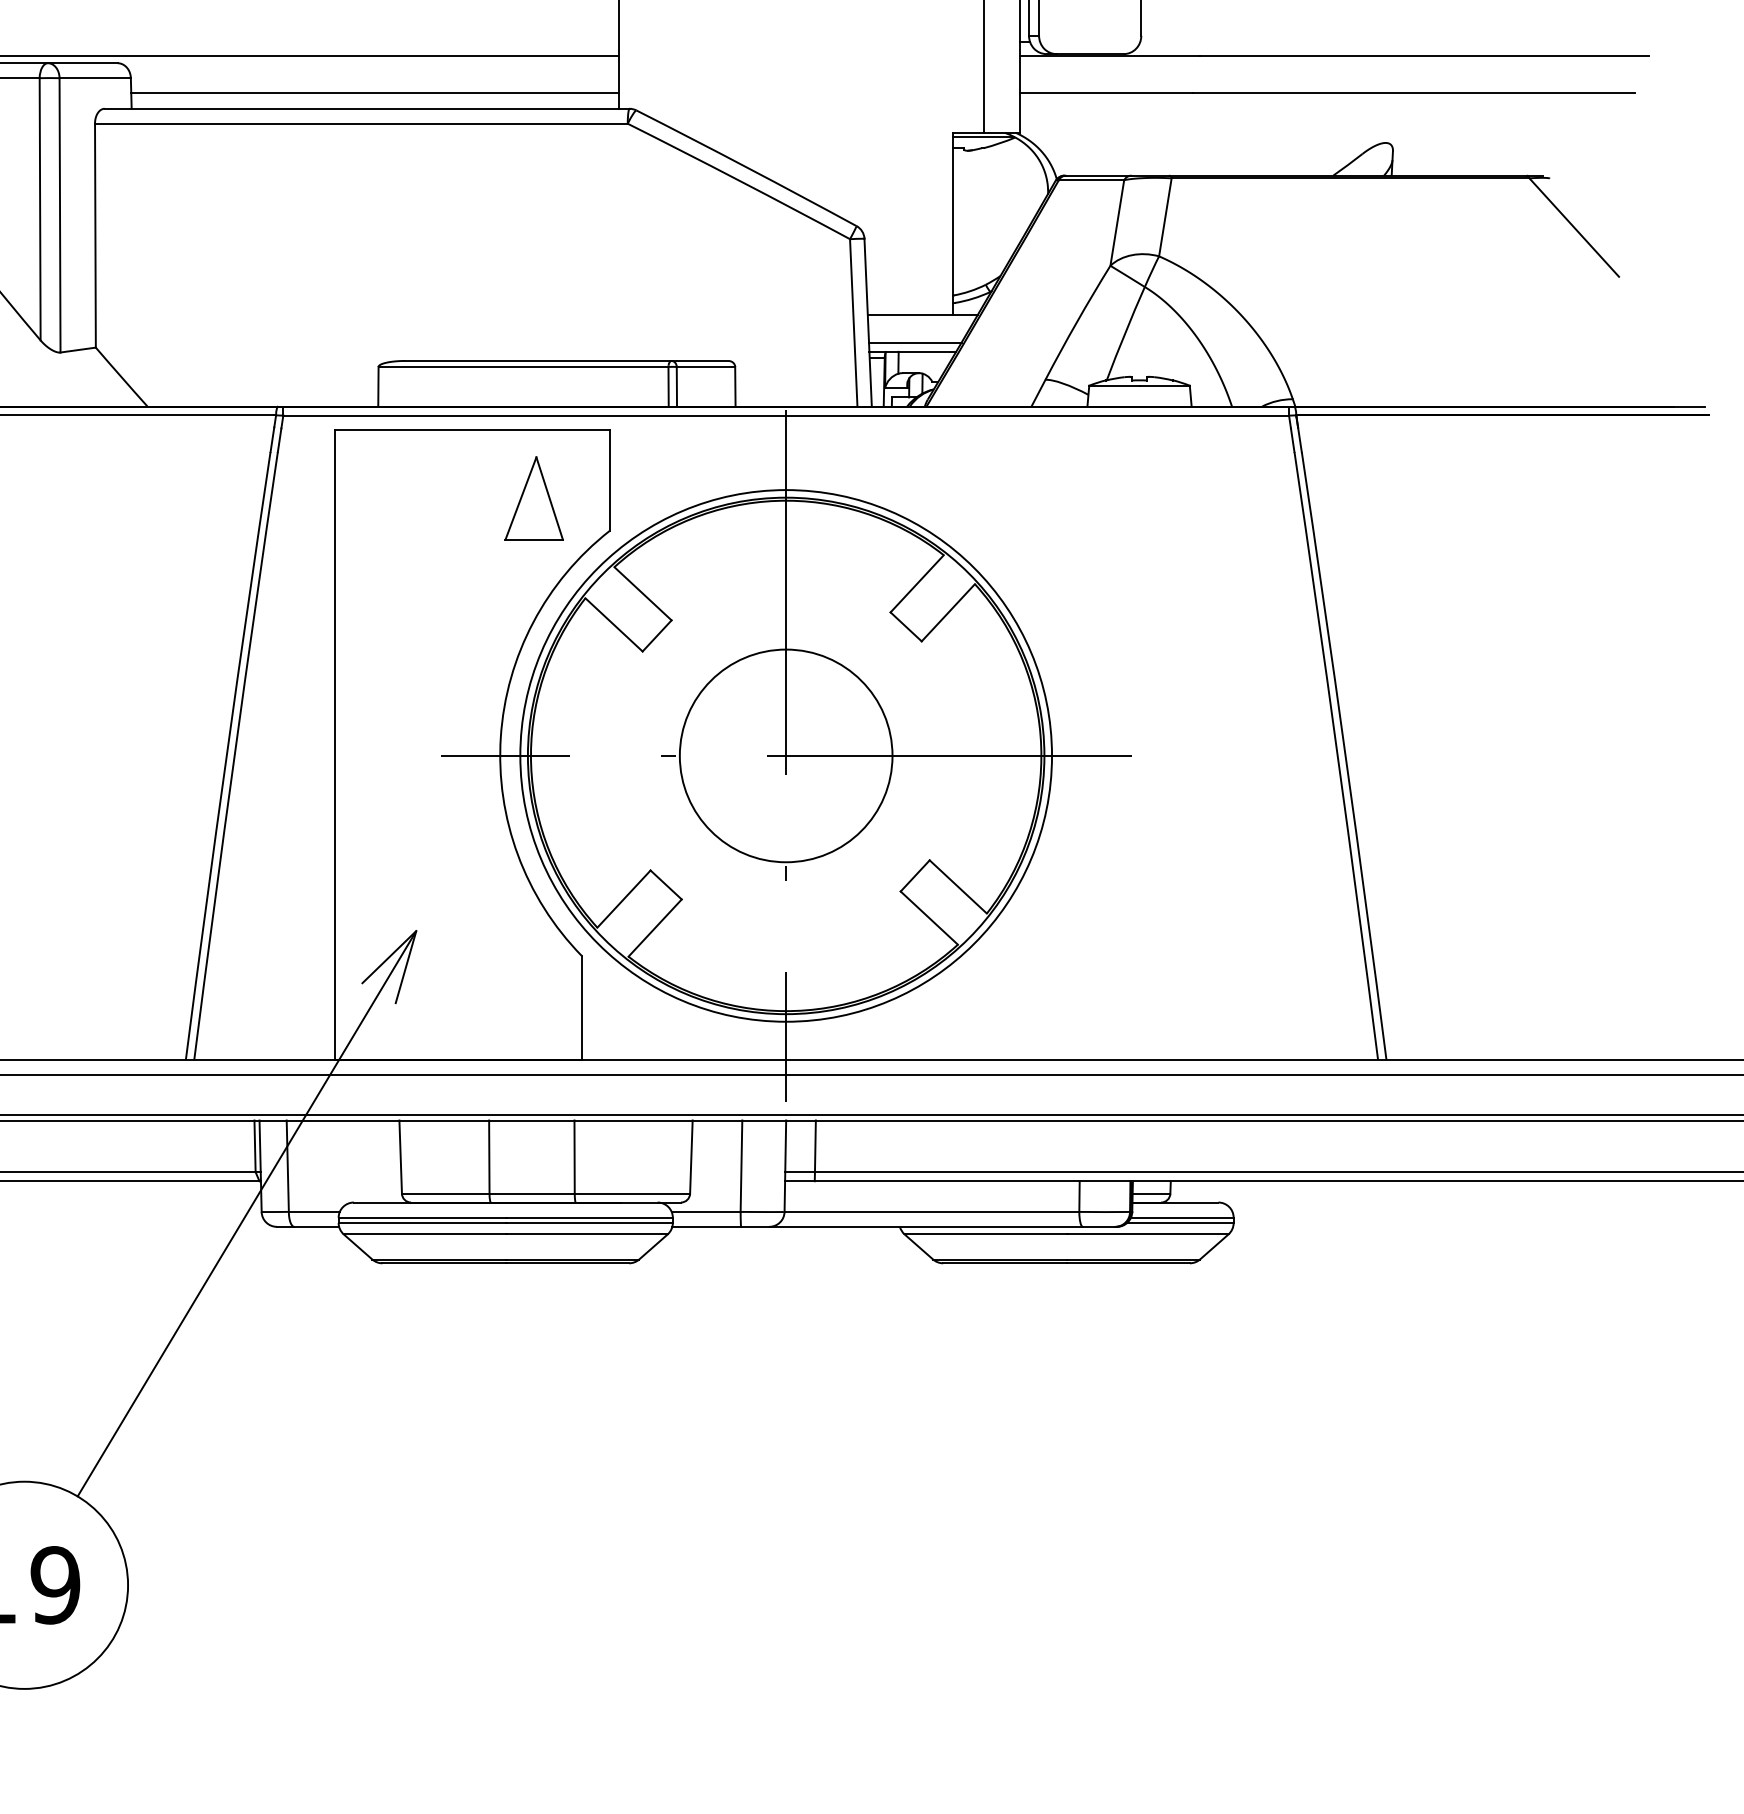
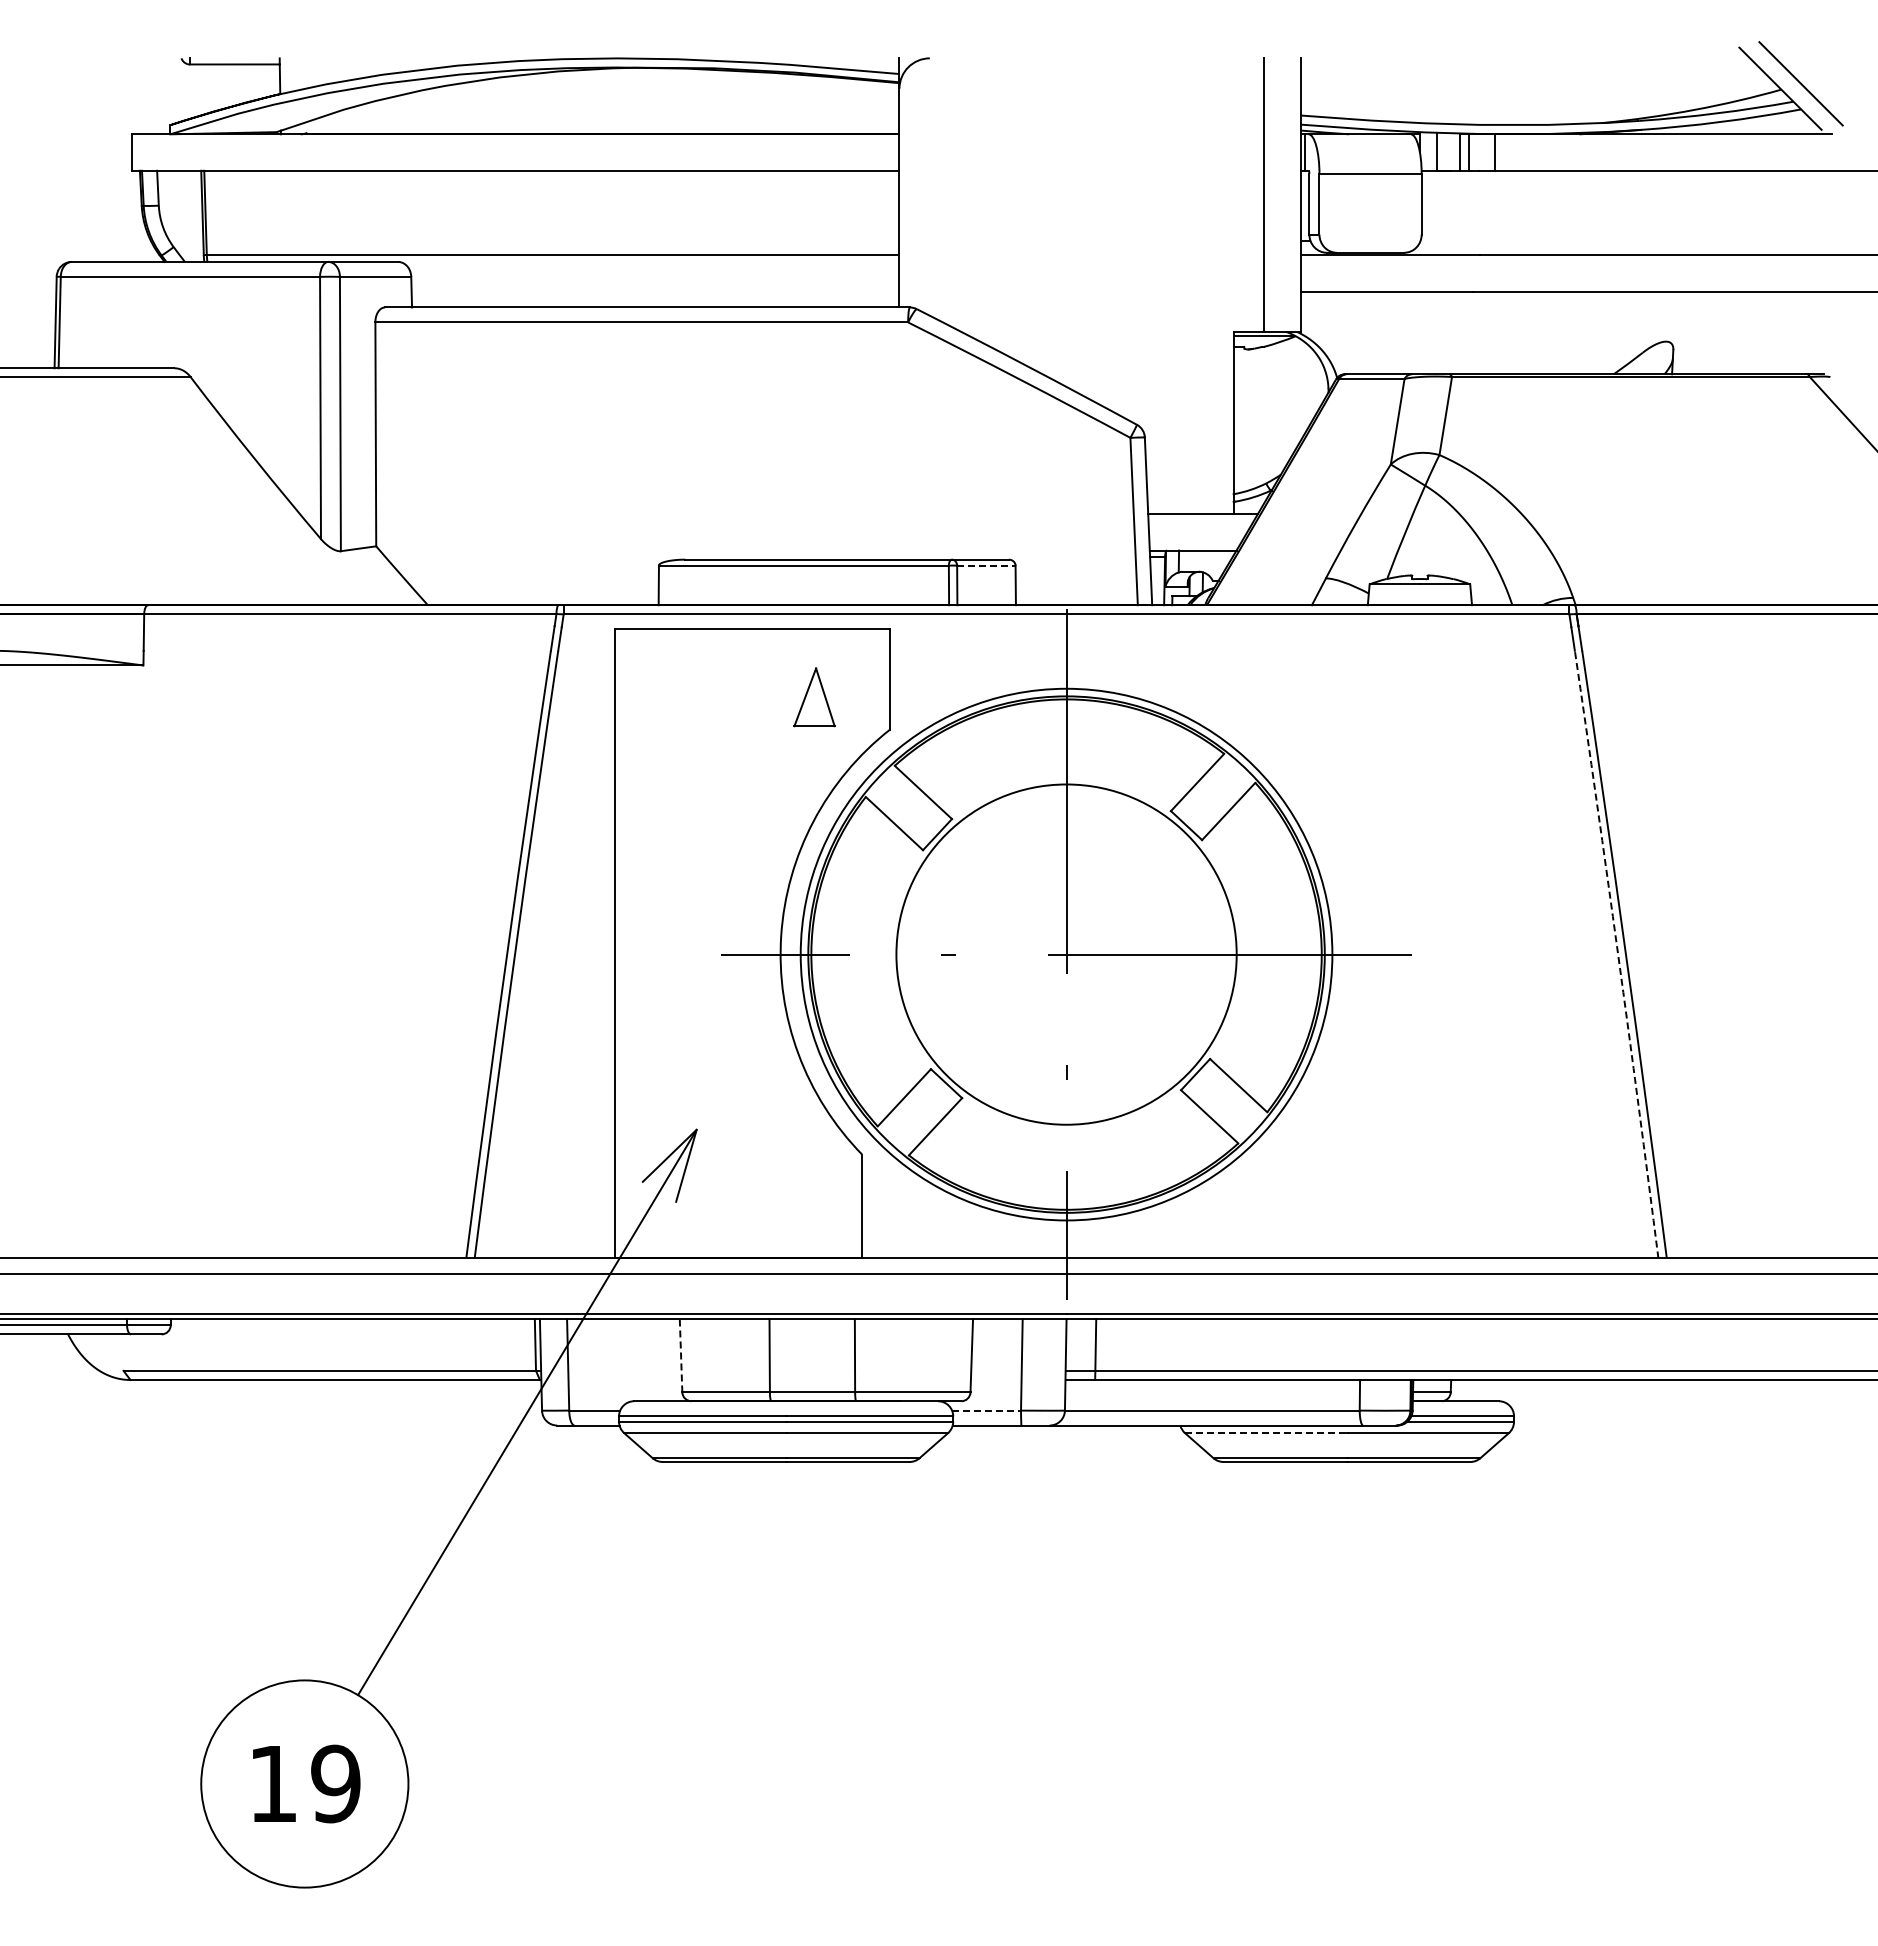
line: (375, 93) -> (655, 292), removed
line: (915, 342) -> (1195, 541), removed
line: (706, 366) -> (986, 565), solid -> dashed
part: (534, 498) -> (814, 697), size x0.7
circle: (786, 755) -> (1066, 954), size x1.6
arc: (1338, 755) -> (1618, 954), solid -> dashed
line: (401, 1156) -> (681, 1355), solid -> dashed
line: (707, 1211) -> (987, 1410), solid -> dashed
line: (986, 1234) -> (1266, 1433), solid -> dashed

